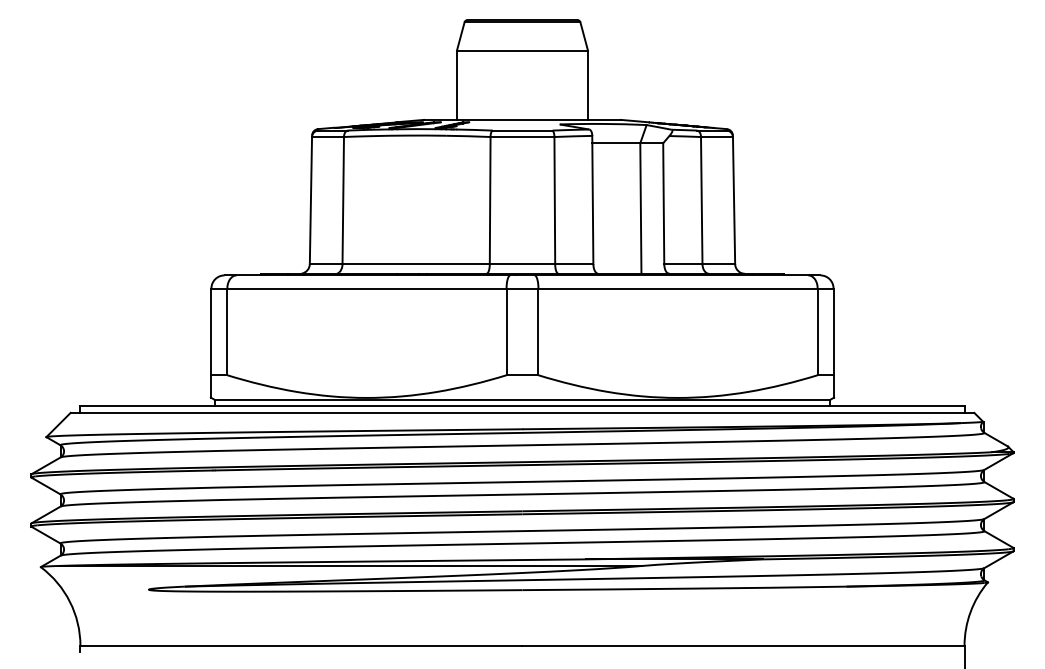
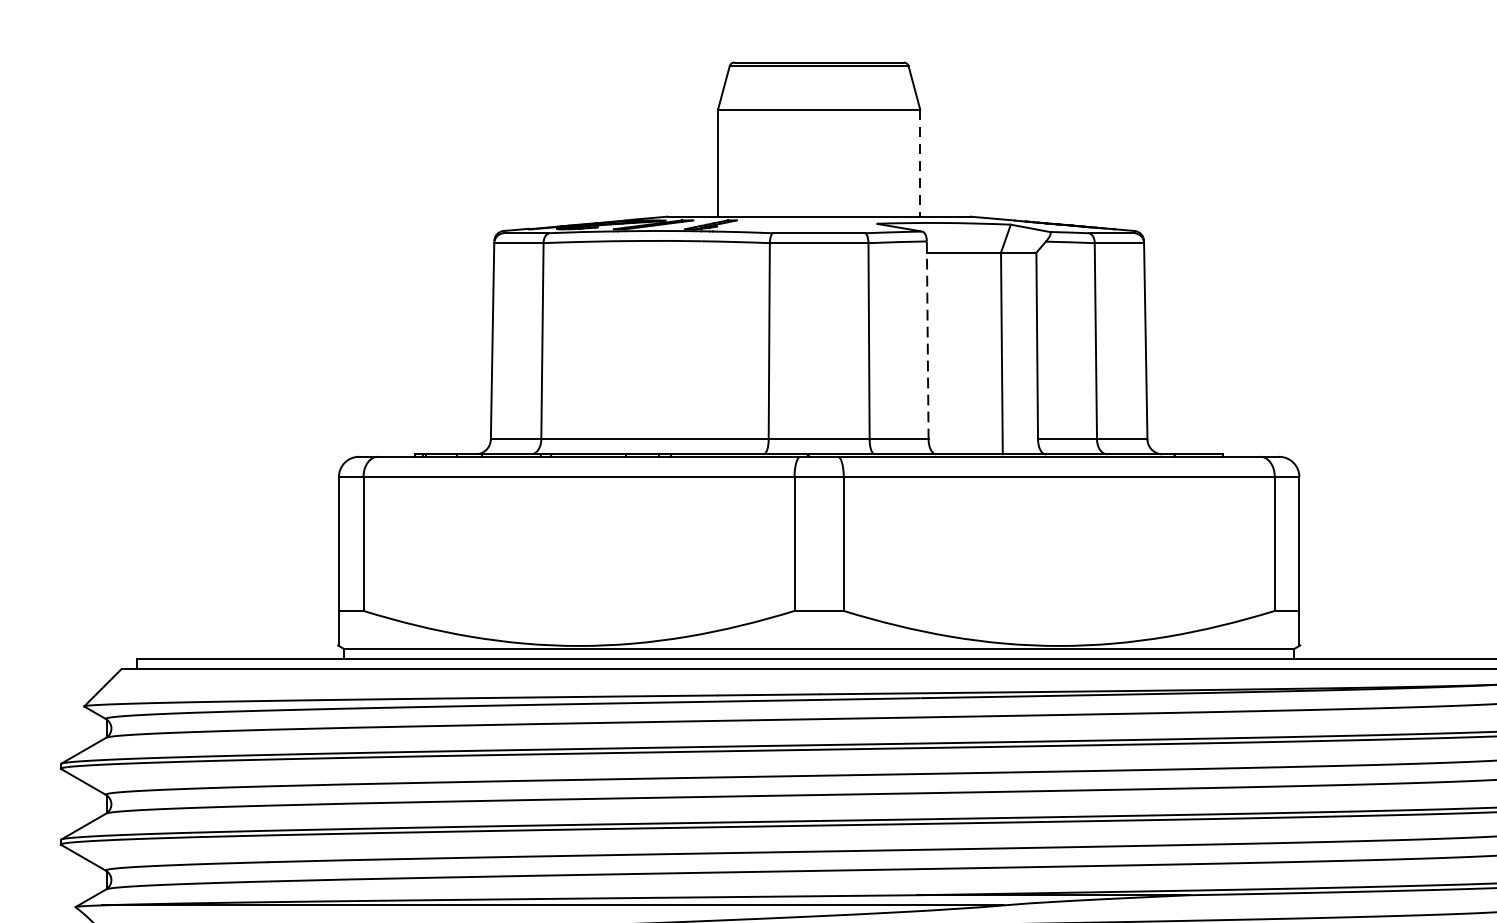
line: (587, 85) -> (919, 163), solid -> dashed
line: (592, 199) -> (927, 339), solid -> dashed

